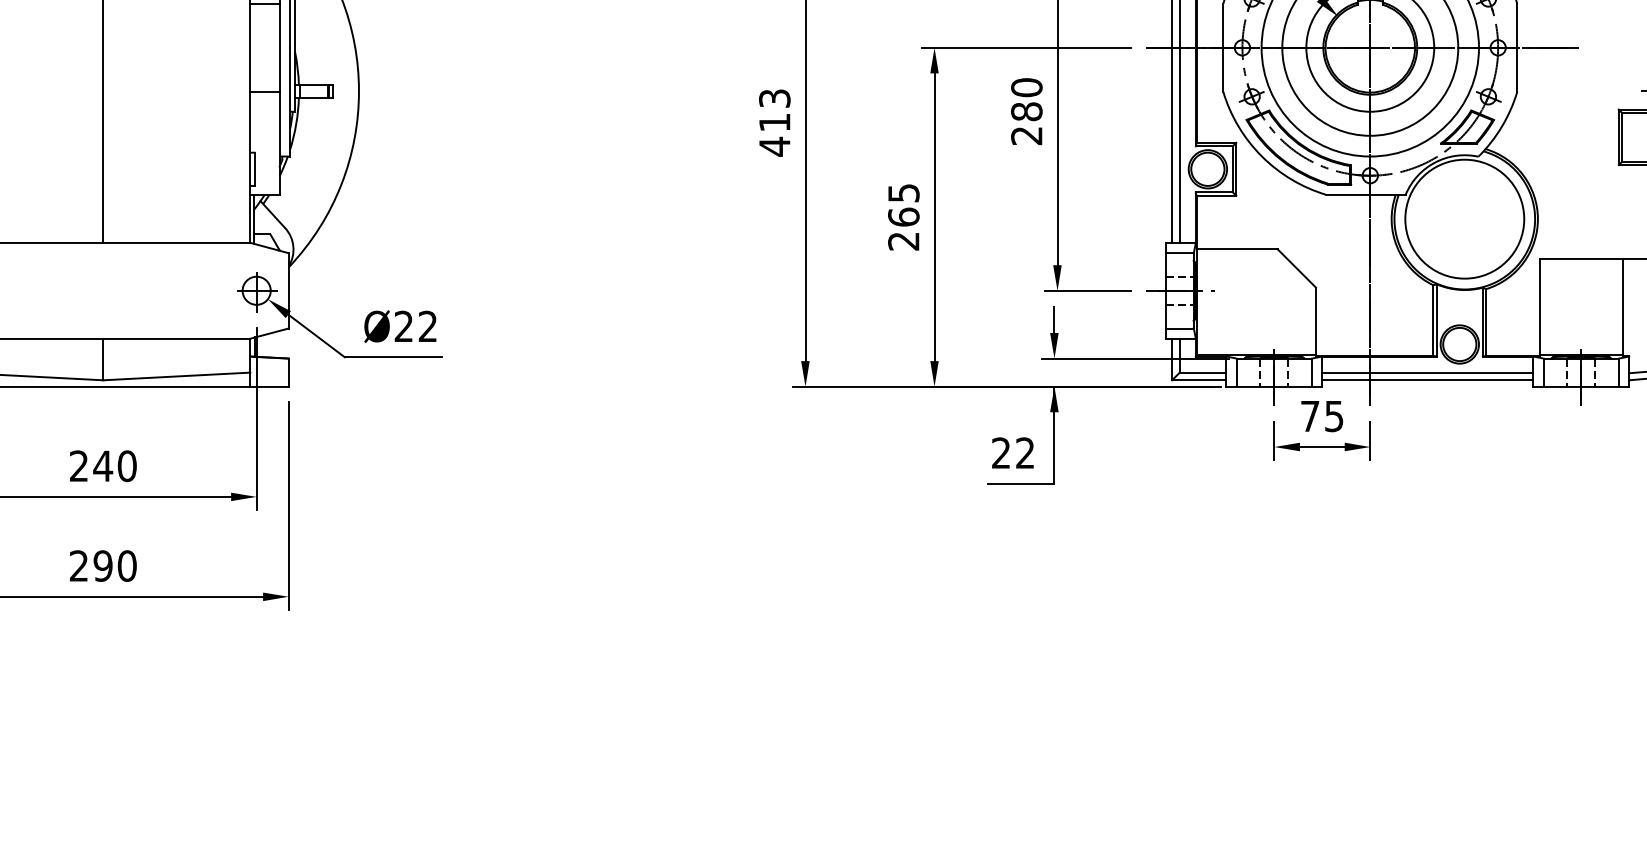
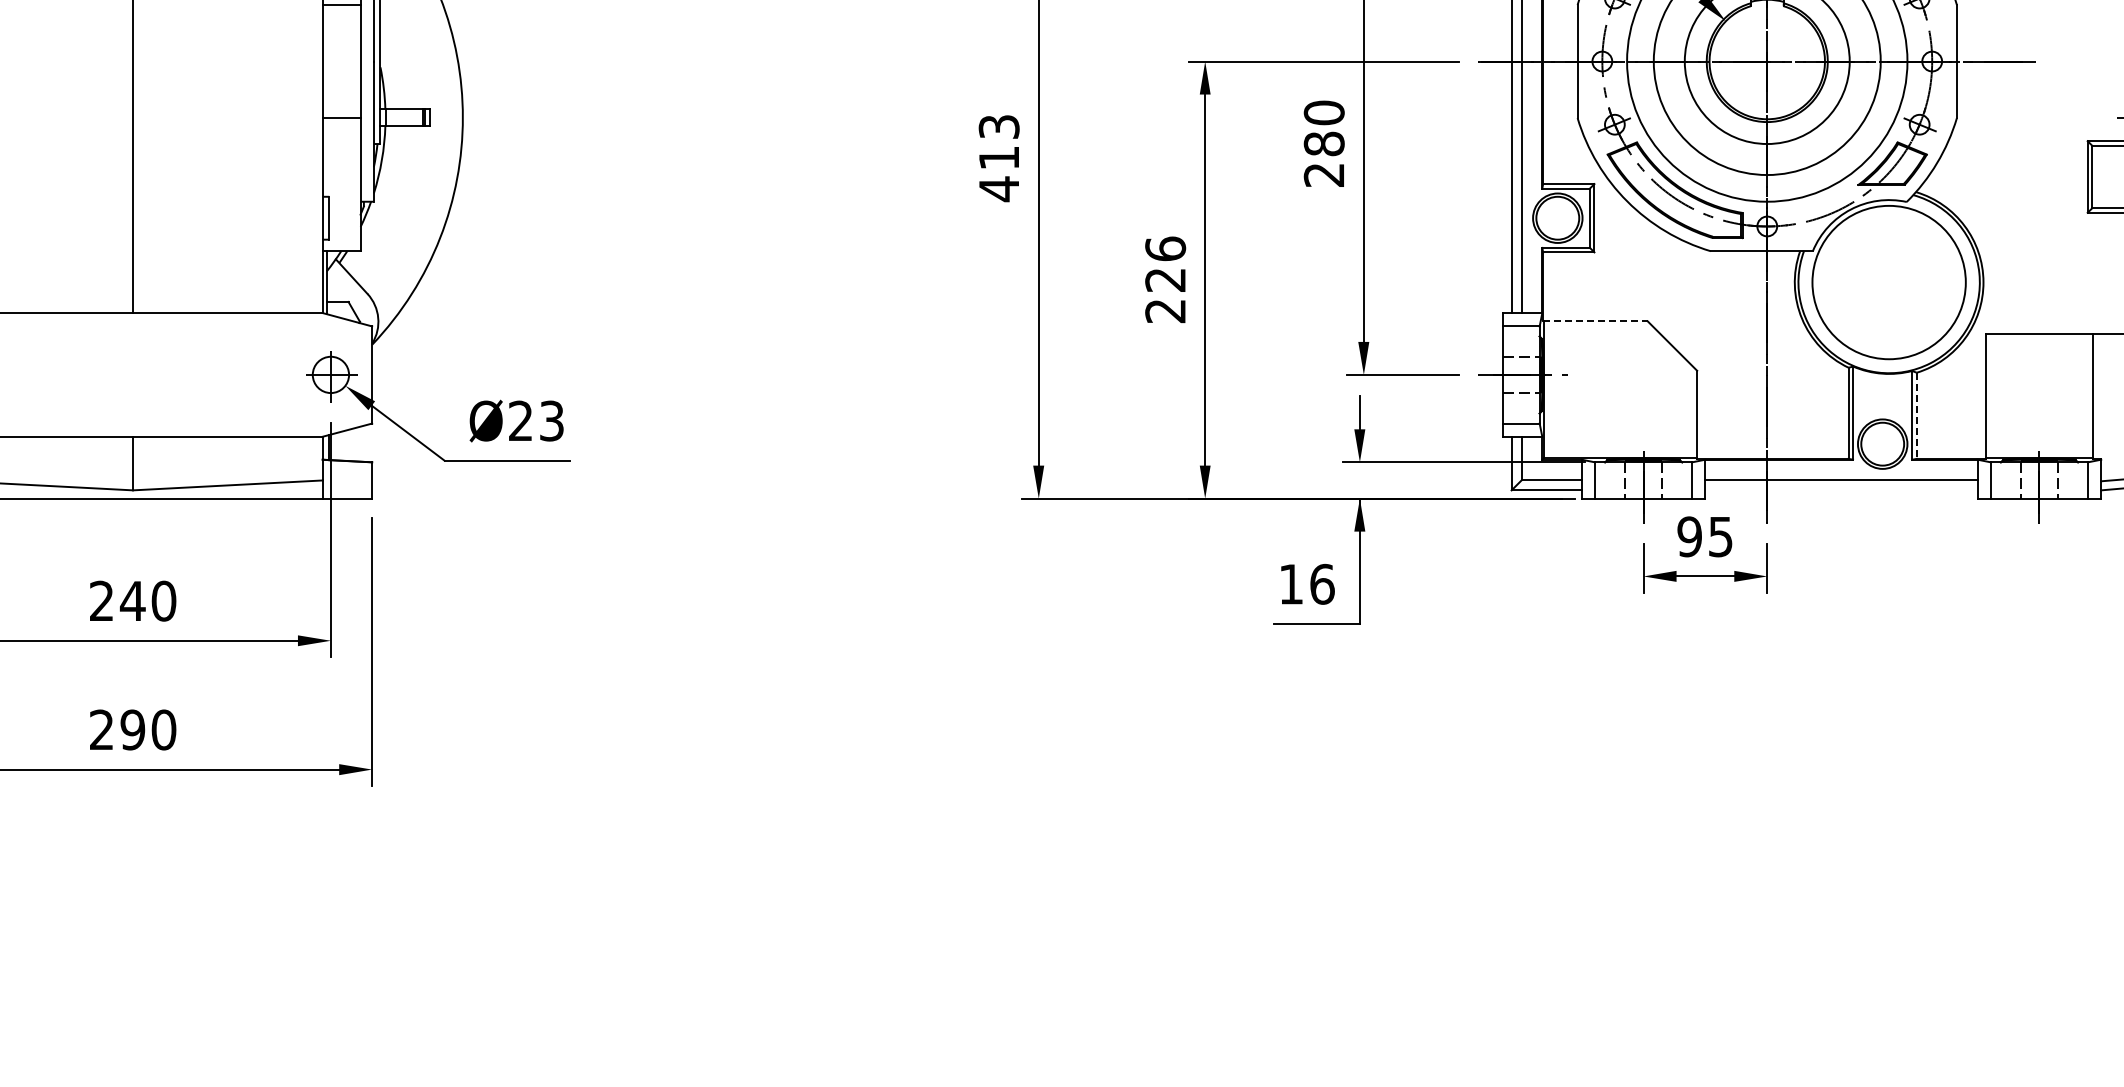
text: (903, 205) -> (1165, 264), 265 -> 226
line: (1237, 249) -> (1595, 321), solid -> dashed
line: (1485, 323) -> (1916, 416), solid -> dashed
text: (427, 326) -> (551, 420), Ø22 -> Ø23
line: (1427, 380) -> (1841, 490), removed
text: (1310, 416) -> (1689, 536), 75 -> 95
text: (1013, 452) -> (1306, 583), 22 -> 16

